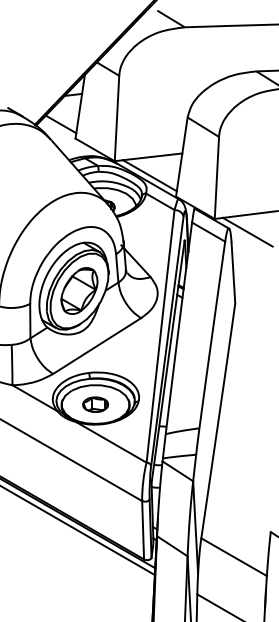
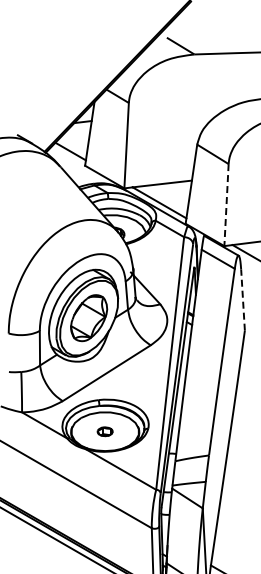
line: (216, 178) -> (226, 205), solid -> dashed
line: (233, 272) -> (243, 299), solid -> dashed
part: (95, 404) -> (105, 431), size x0.6

